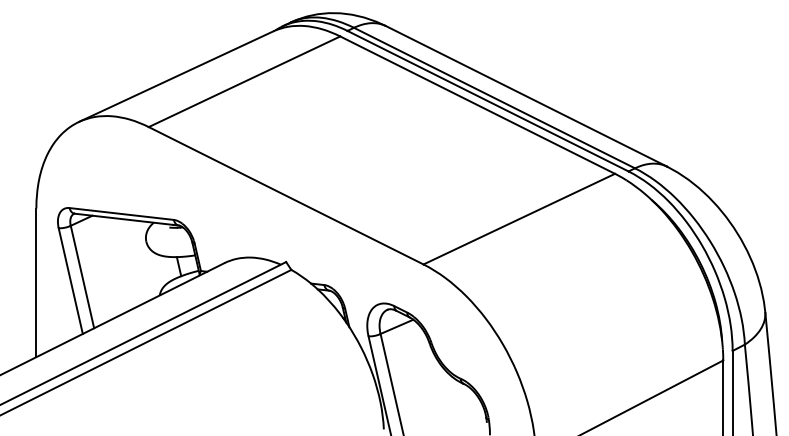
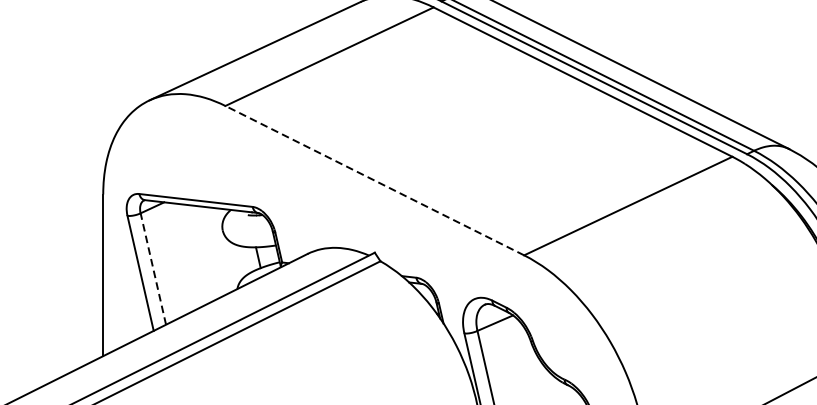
line: (286, 195) -> (375, 180), solid -> dashed
line: (82, 277) -> (153, 269), solid -> dashed

